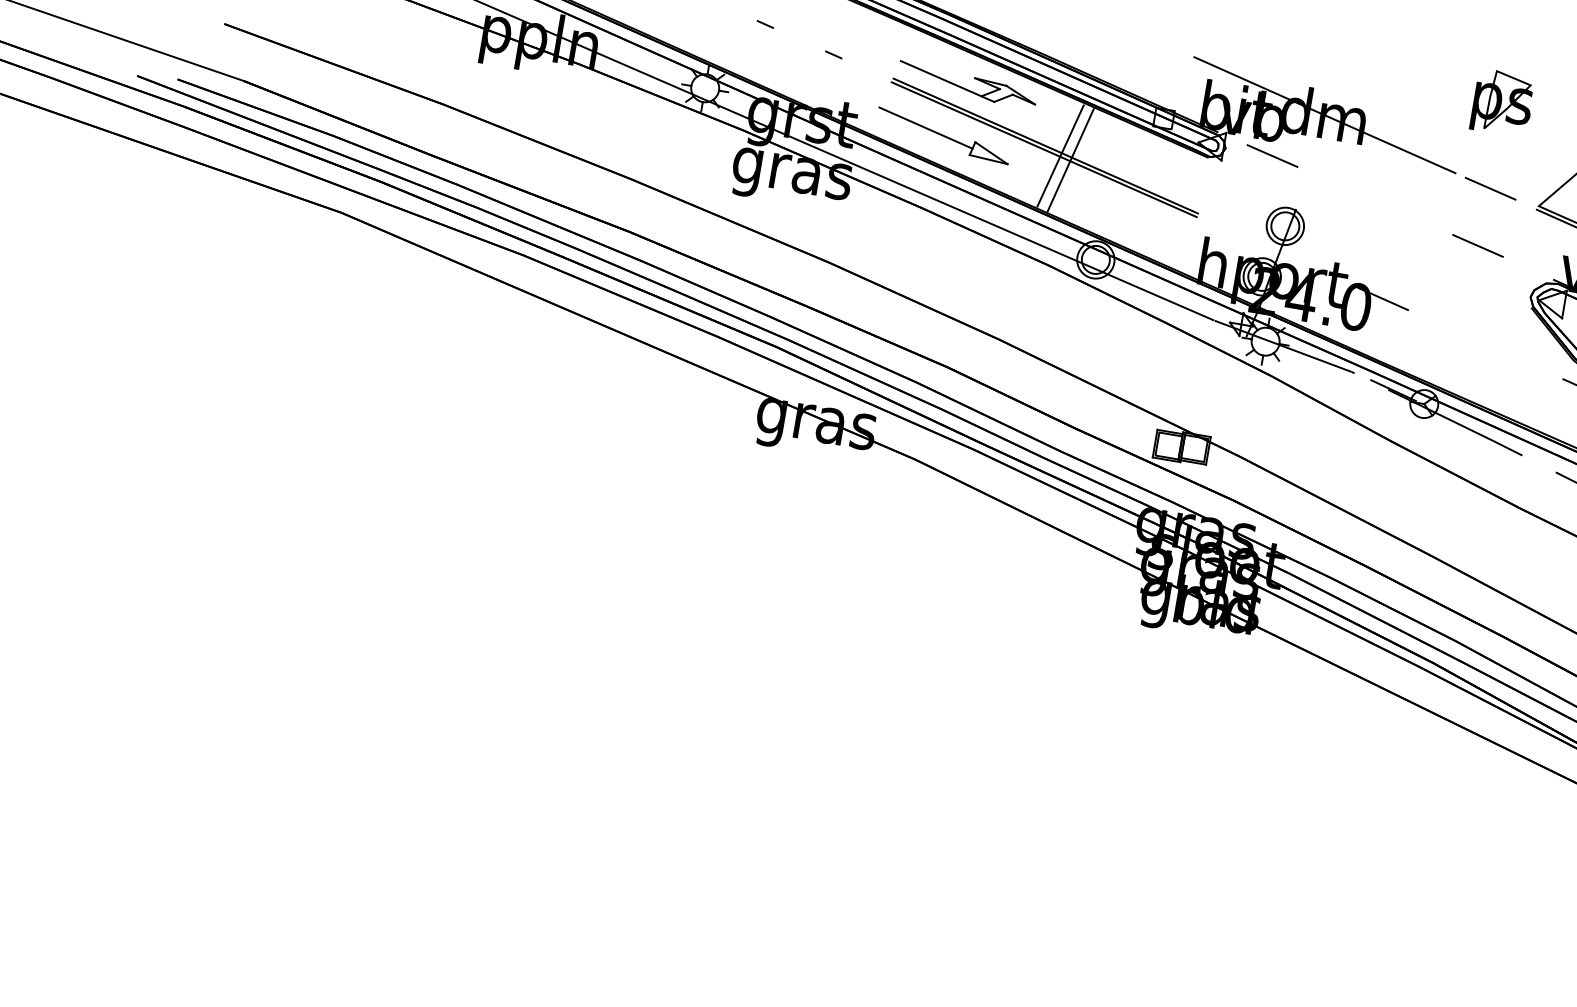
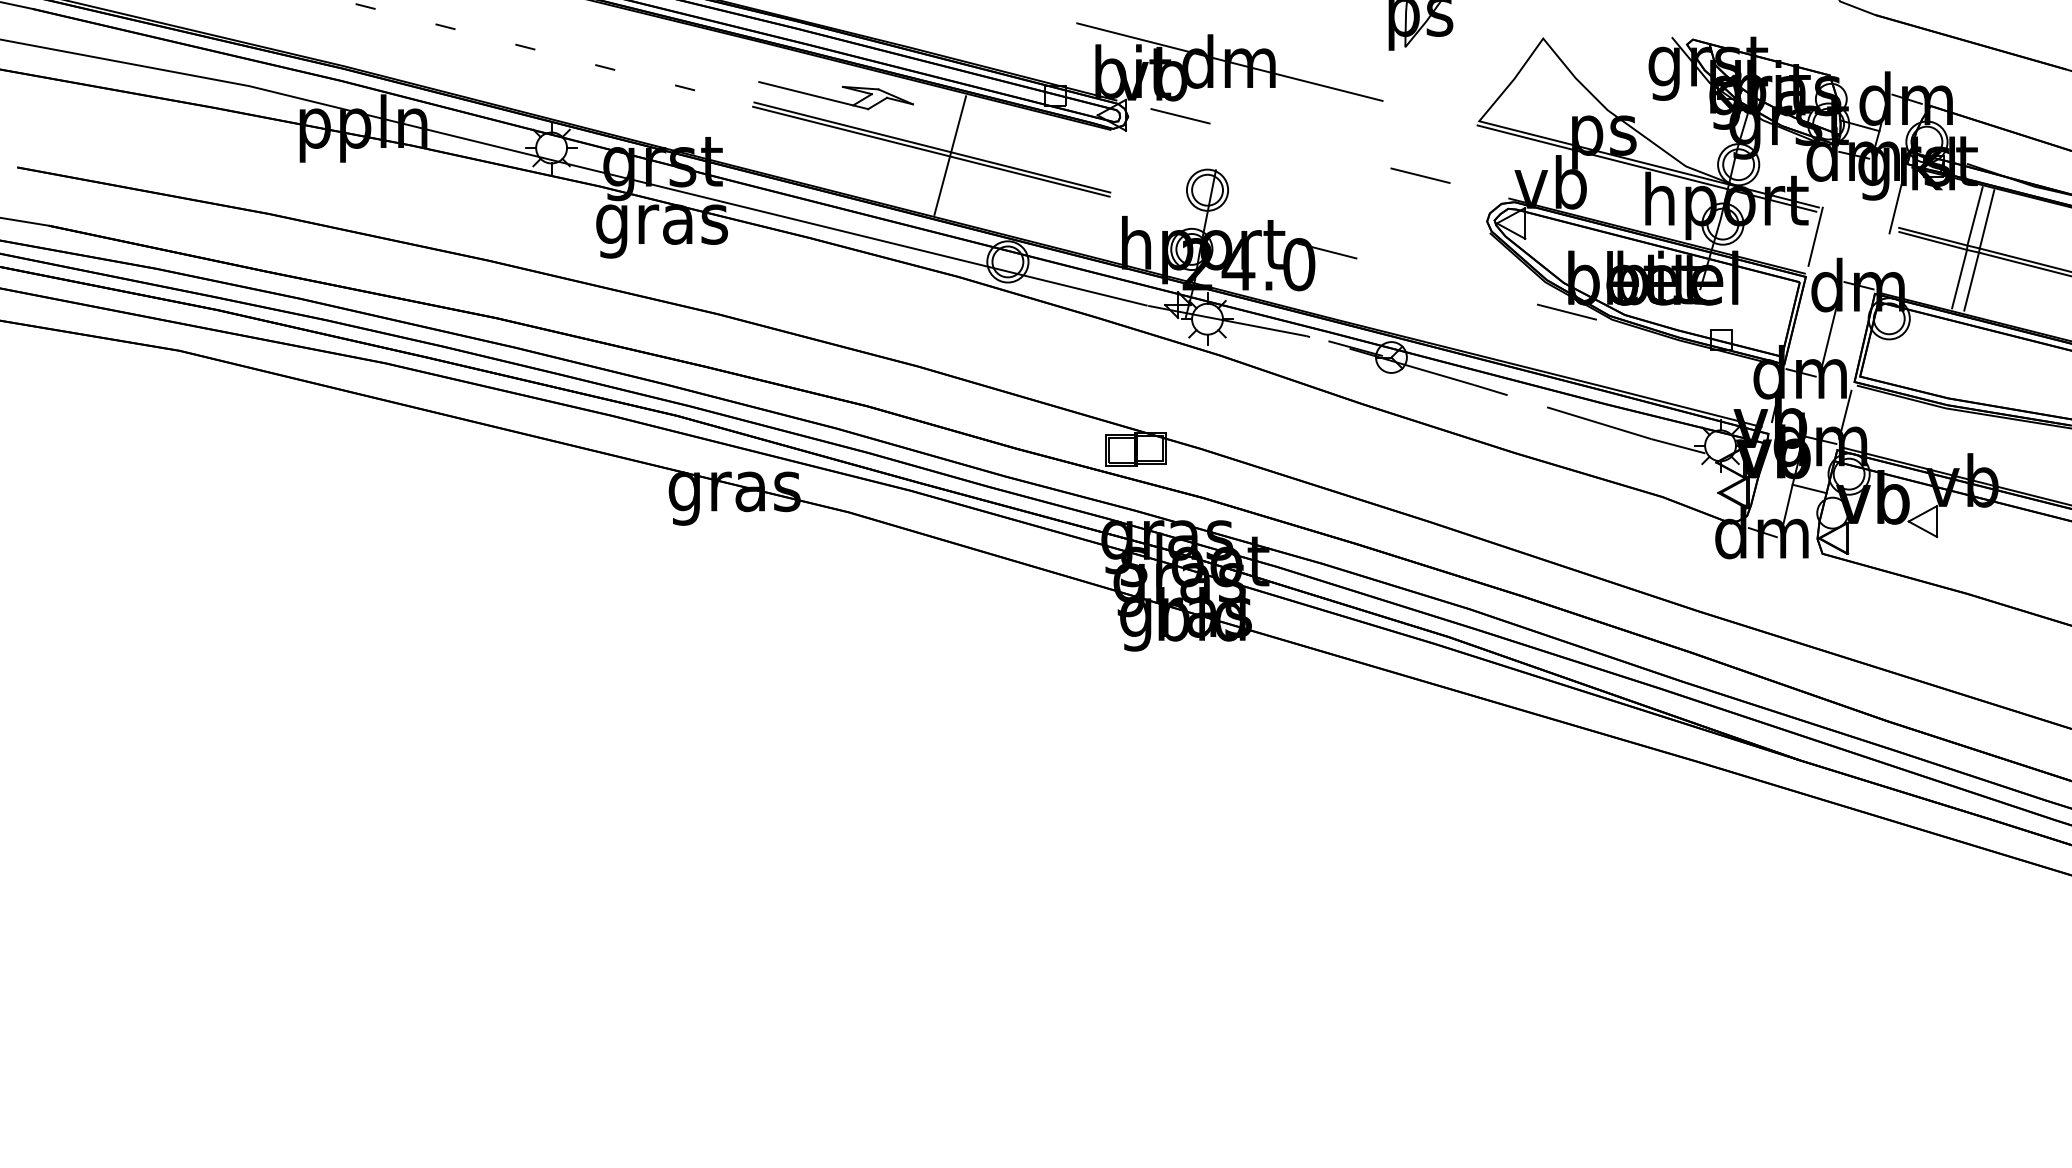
part: (943, 135) -> (819, 155), removed
line: (1070, 160) -> (961, 158), removed
line: (1490, 188) -> (1423, 111), removed

